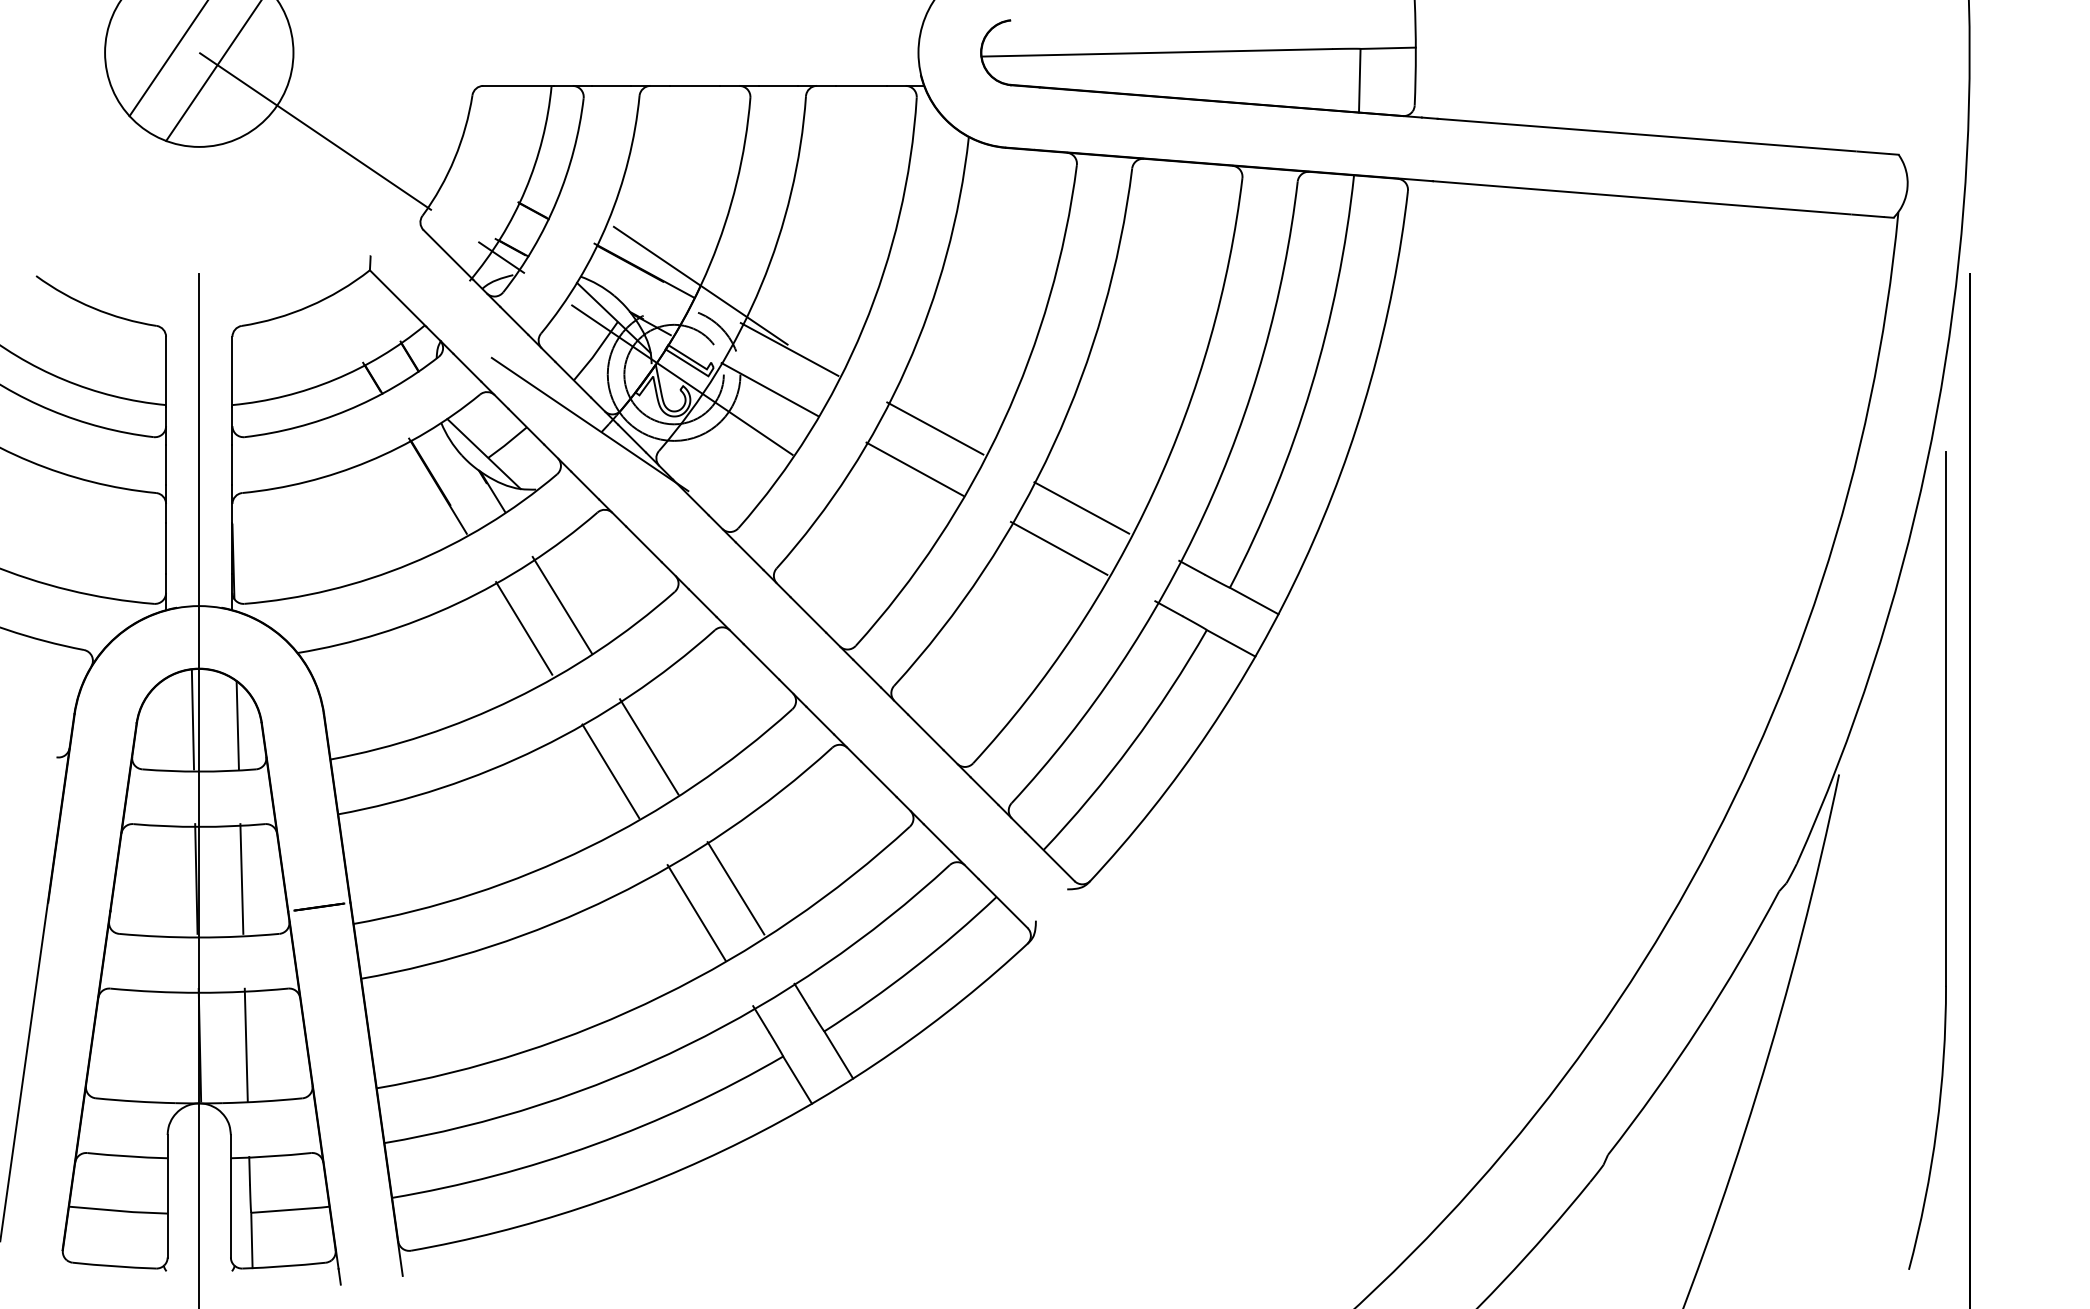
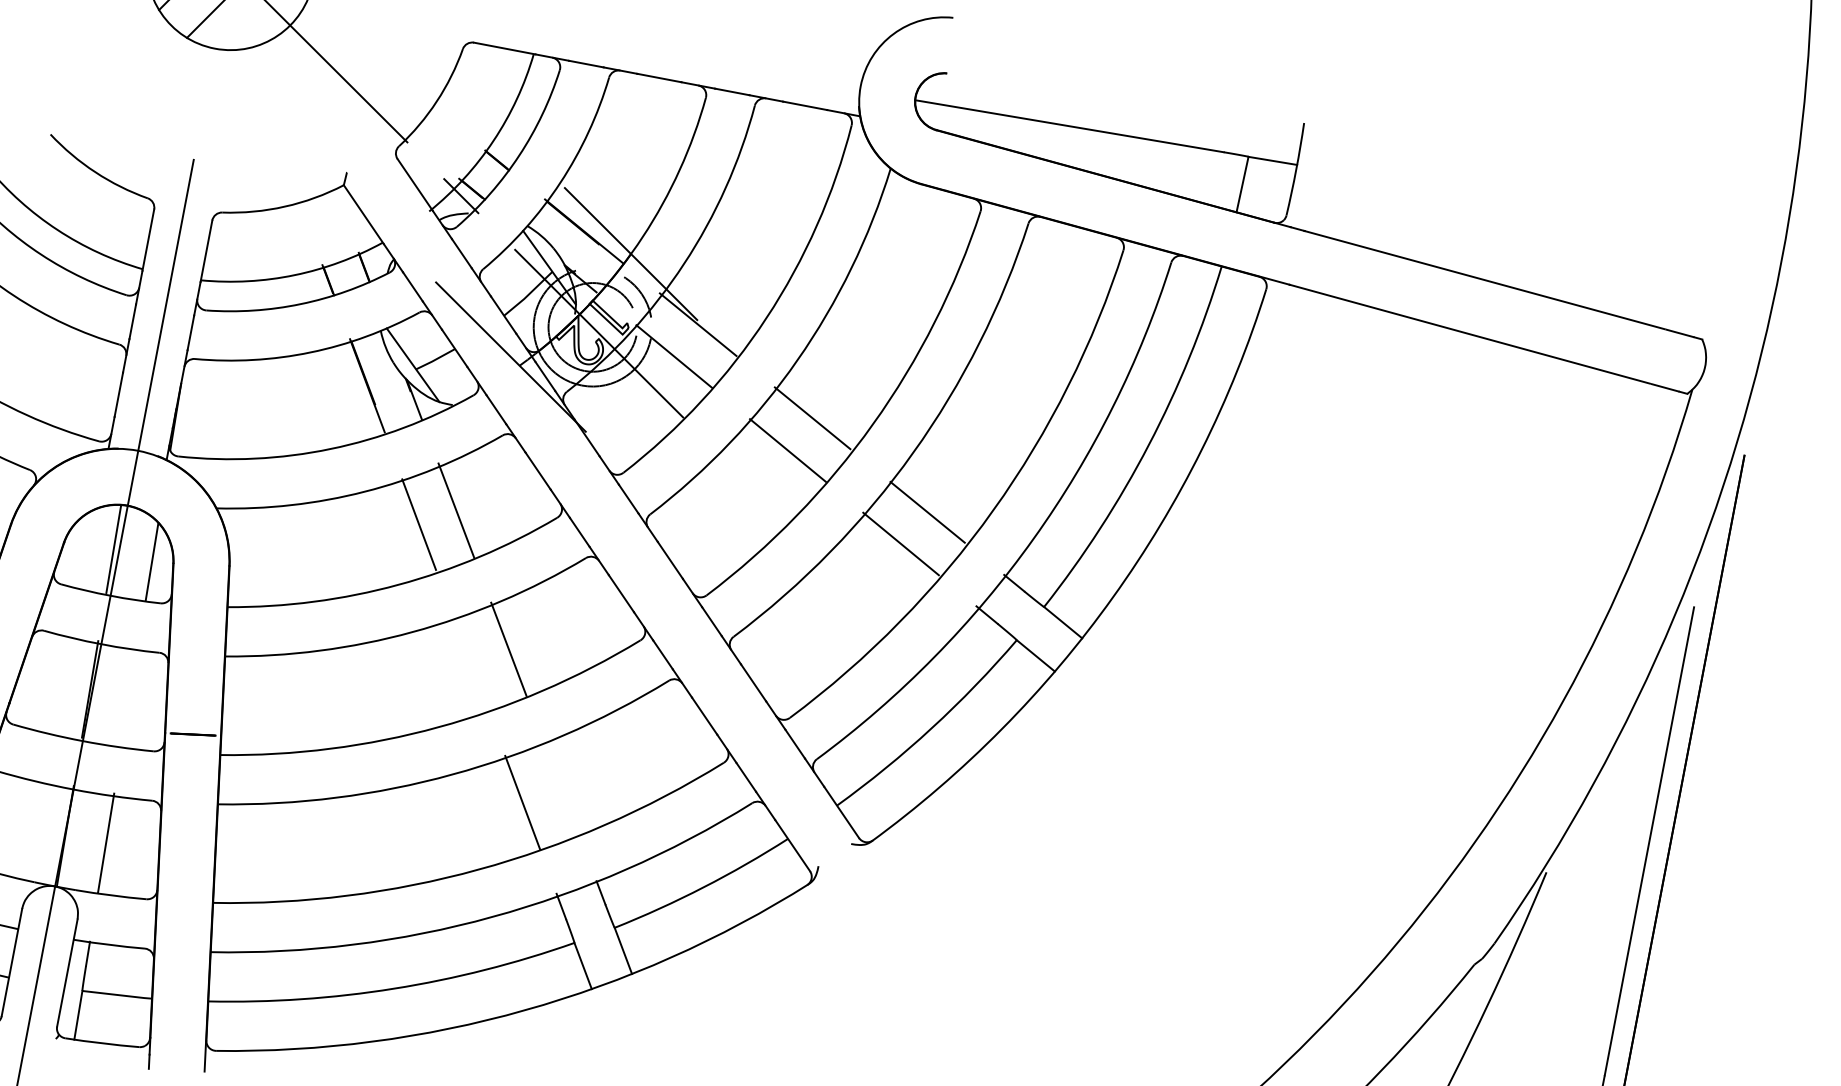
line: (610, 771) -> (470, 664), removed
line: (241, 878) -> (129, 696), removed
line: (735, 888) -> (560, 787), removed

